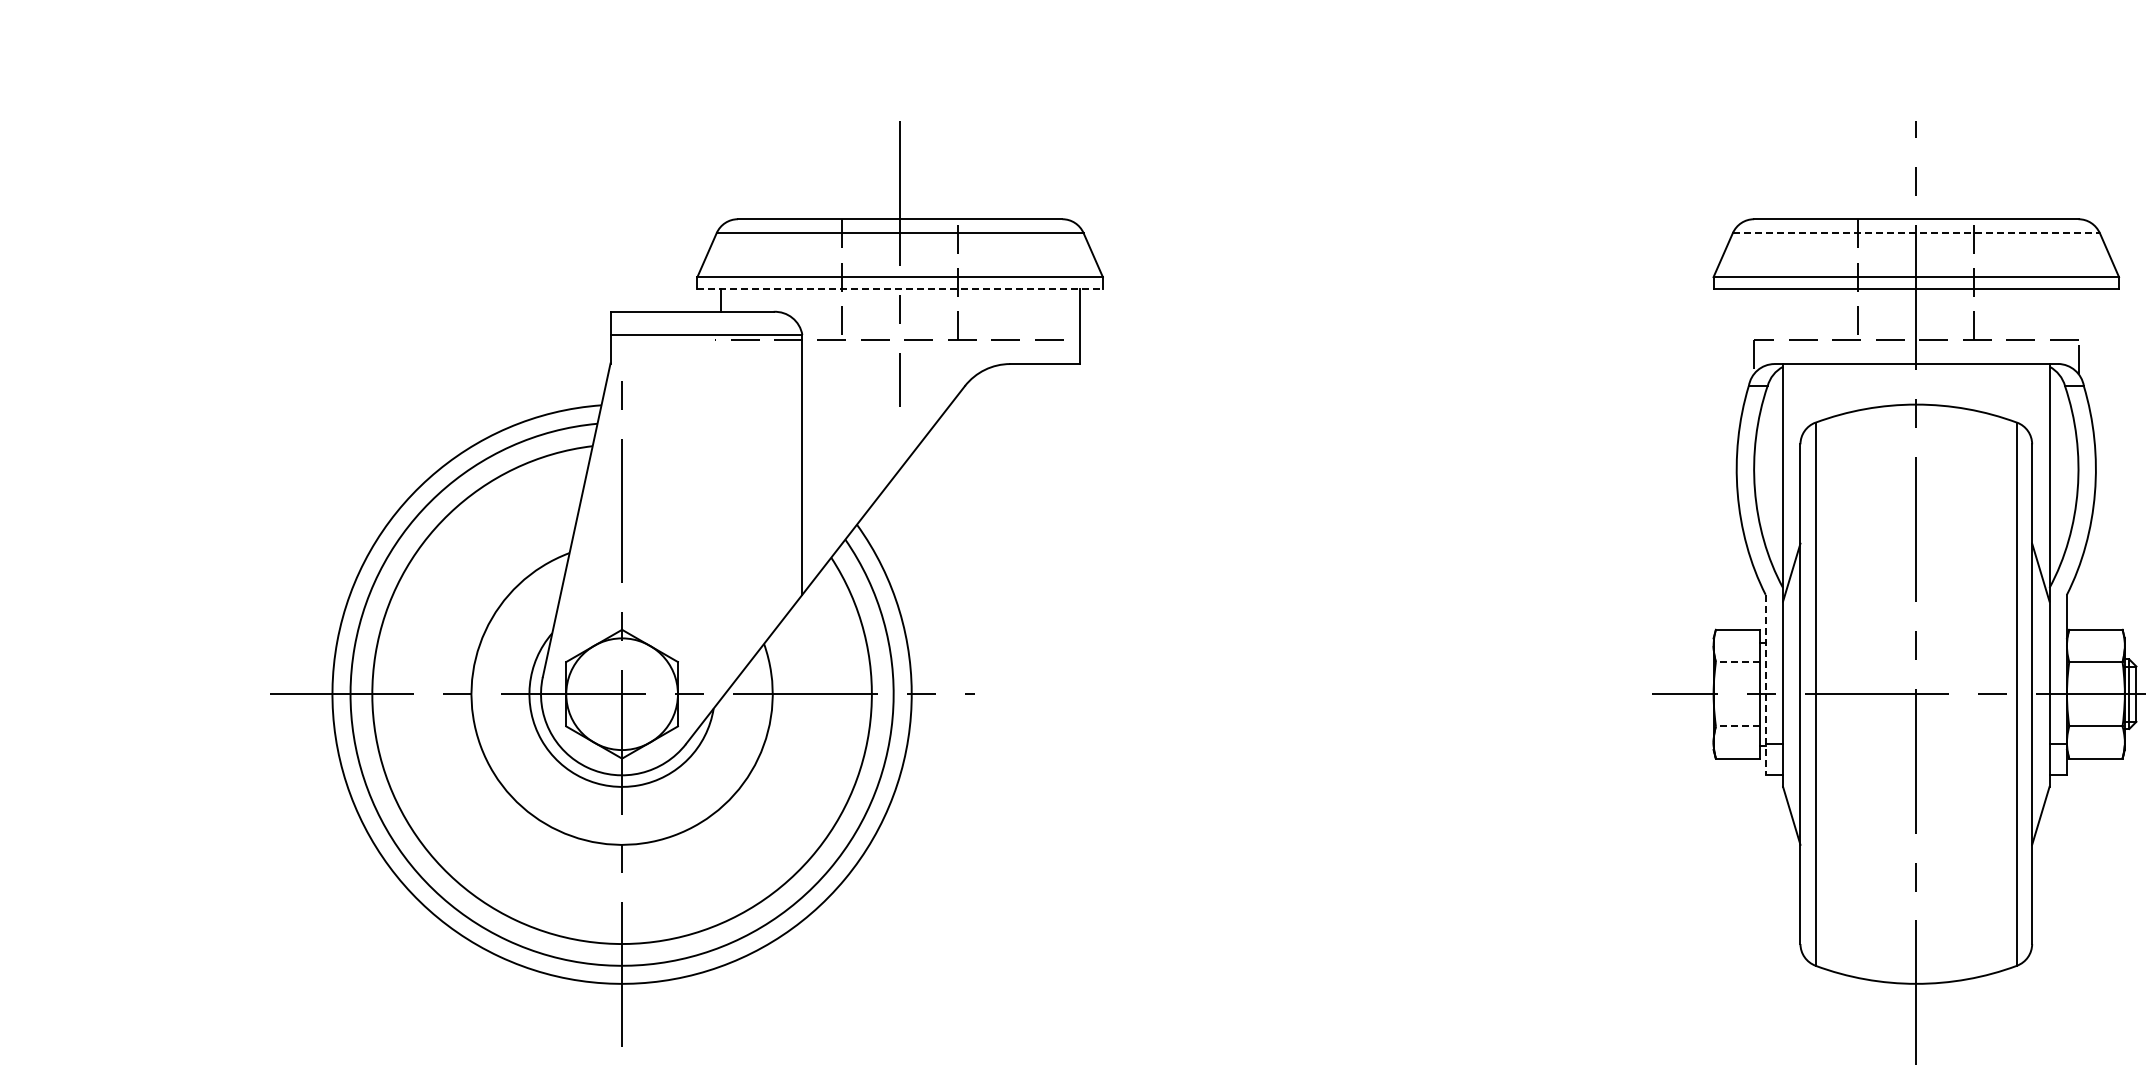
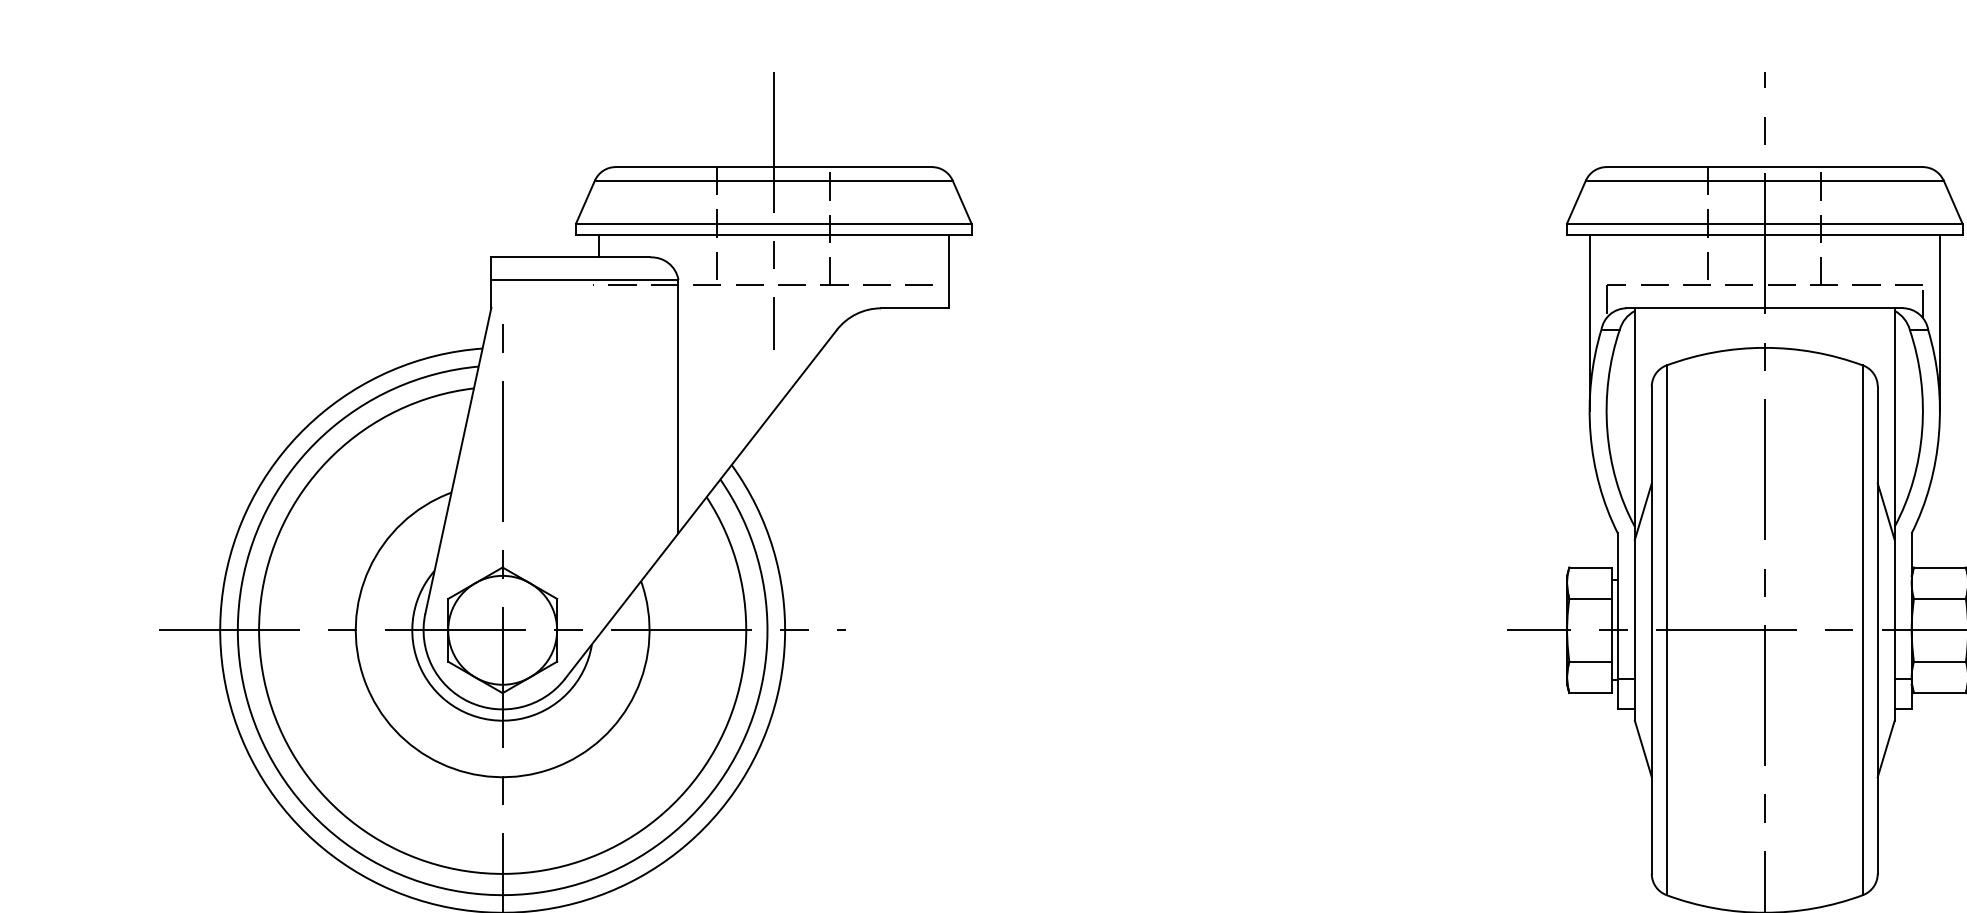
line: (1916, 233) -> (1764, 181), dashed -> solid
line: (900, 288) -> (774, 234), dashed -> solid
line: (1736, 378) -> (1589, 322), added
line: (2095, 378) -> (1939, 322), added
line: (1737, 662) -> (1590, 599), dashed -> solid
line: (1765, 685) -> (1617, 621), dashed -> solid
line: (1737, 726) -> (1590, 661), dashed -> solid

